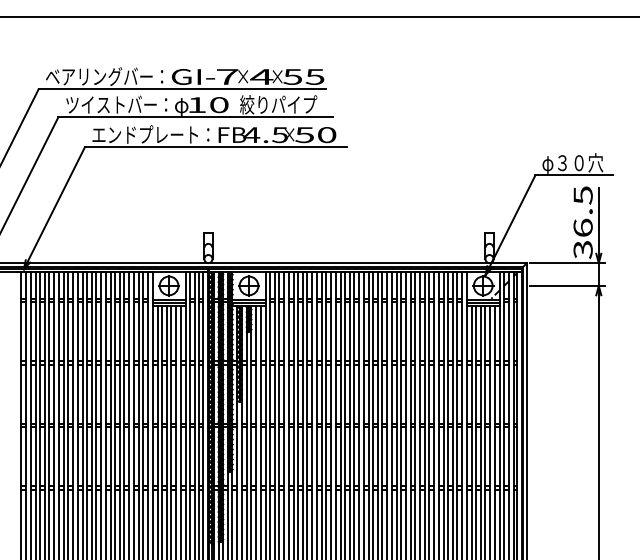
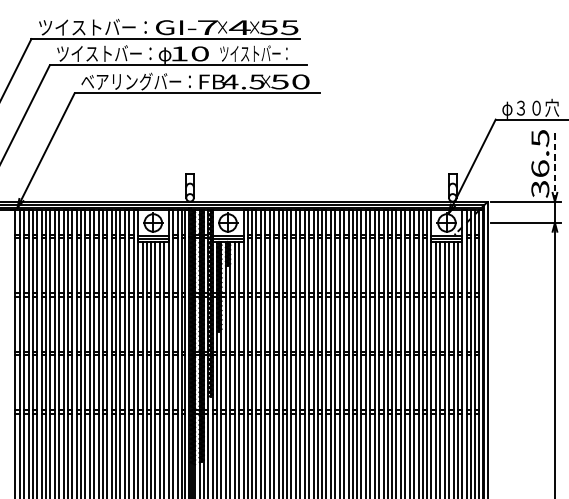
text: (104, 76) -> (92, 27), ベアリングバー： -> ツイストバー：
text: (278, 104) -> (255, 53), 絞りパイプ -> ツイストバー：
text: (145, 134) -> (131, 81), エンドプレート： -> ベアリングバー：
line: (598, 225) -> (554, 166), solid -> dashed

